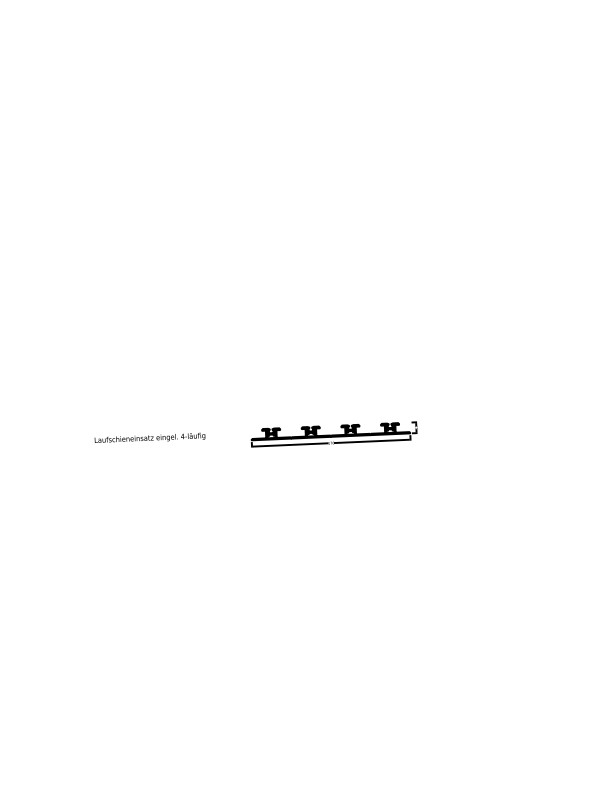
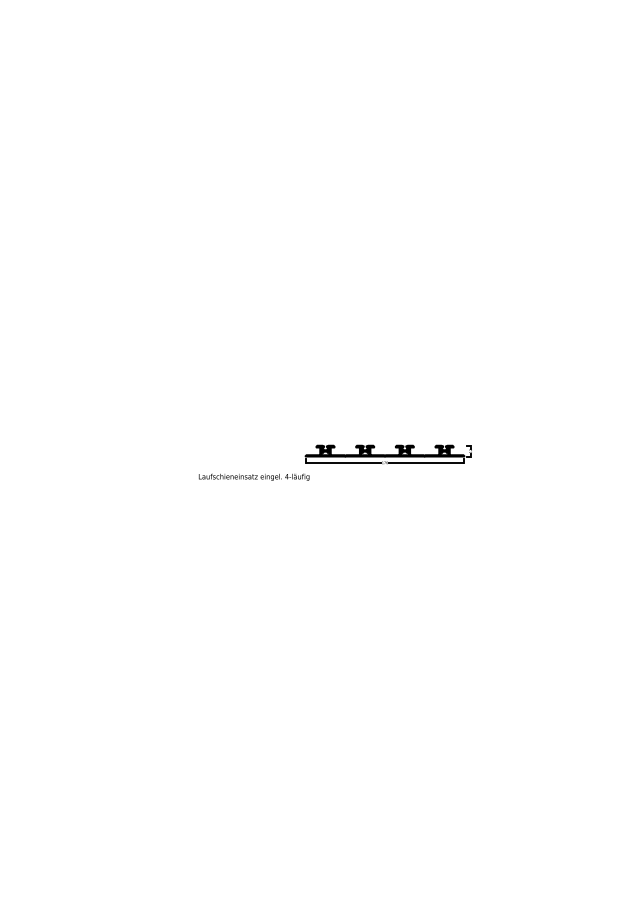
text: (150, 437) -> (254, 476), moved

